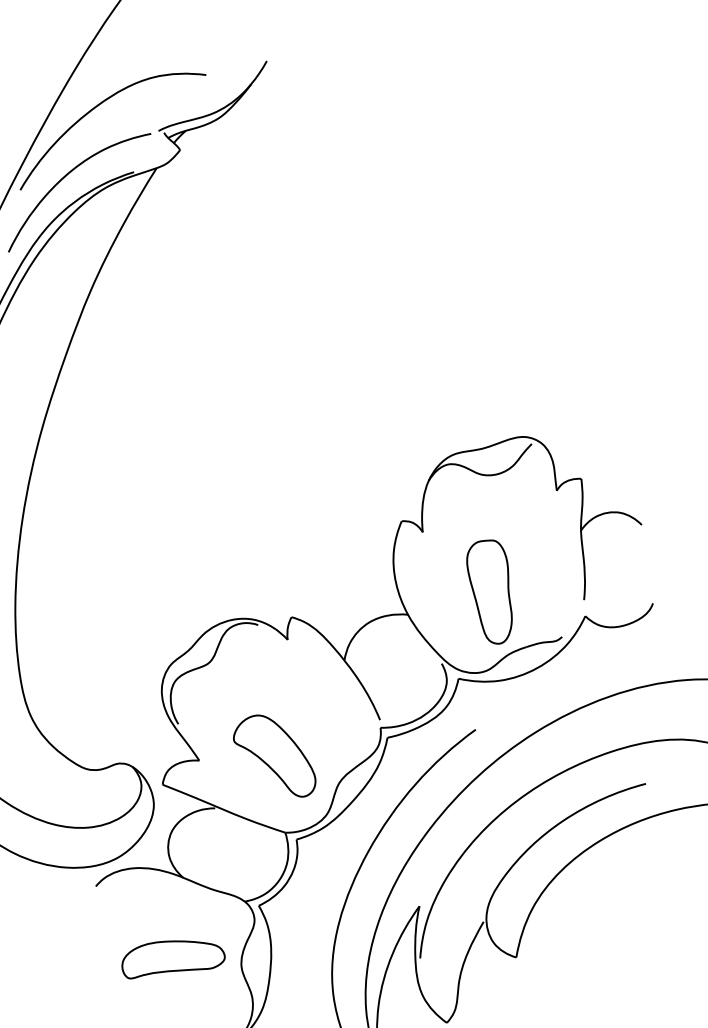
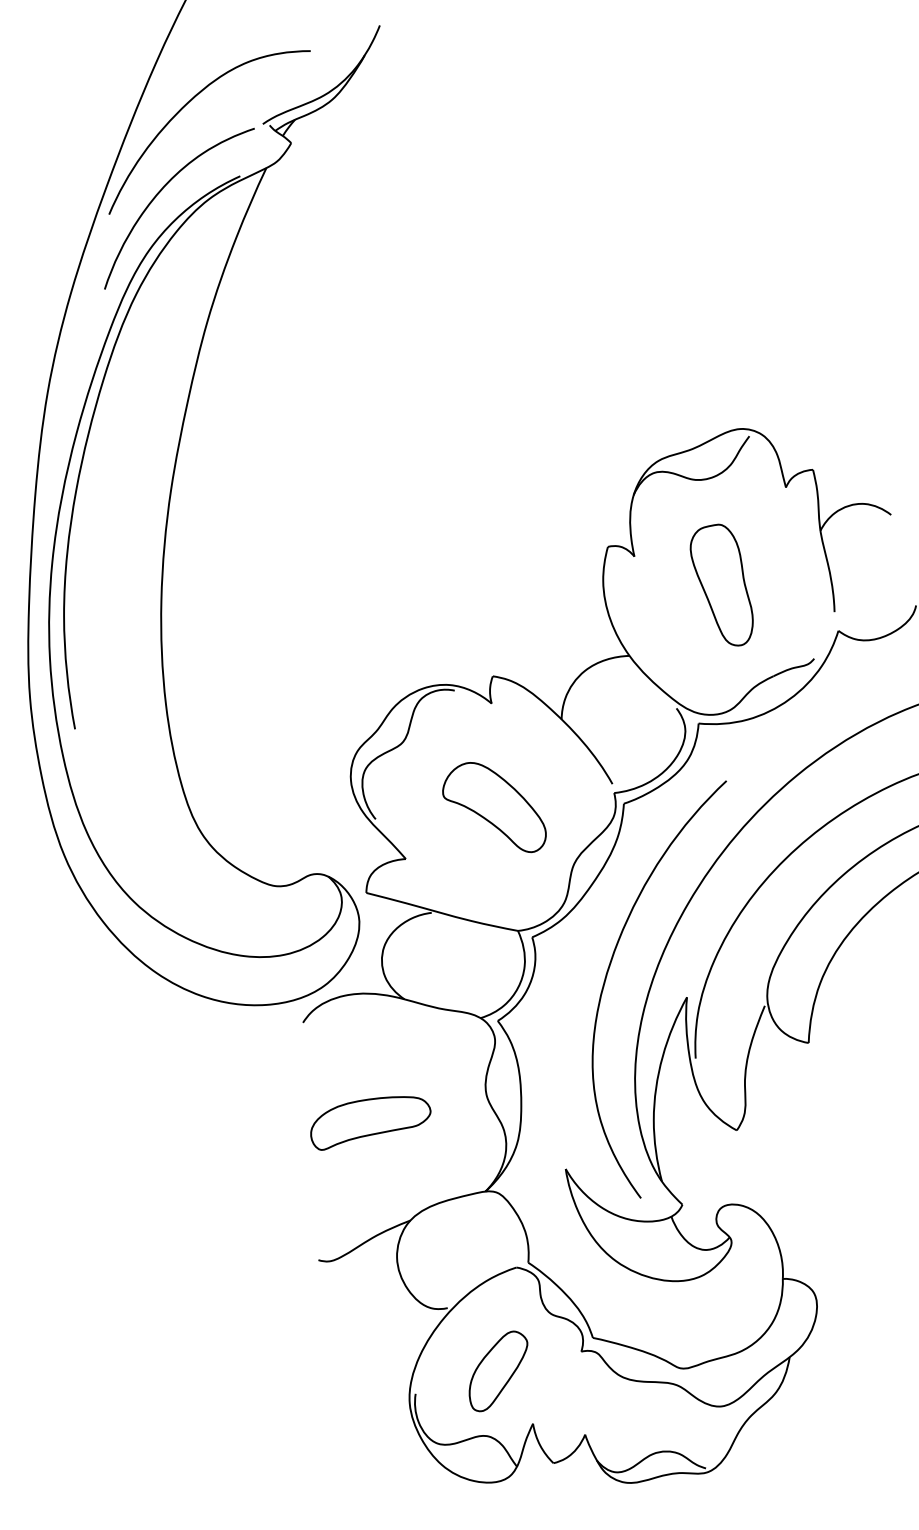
part: (489, 590) -> (721, 584), moved
part: (275, 755) -> (494, 807), moved
part: (173, 961) -> (370, 1123), moved

